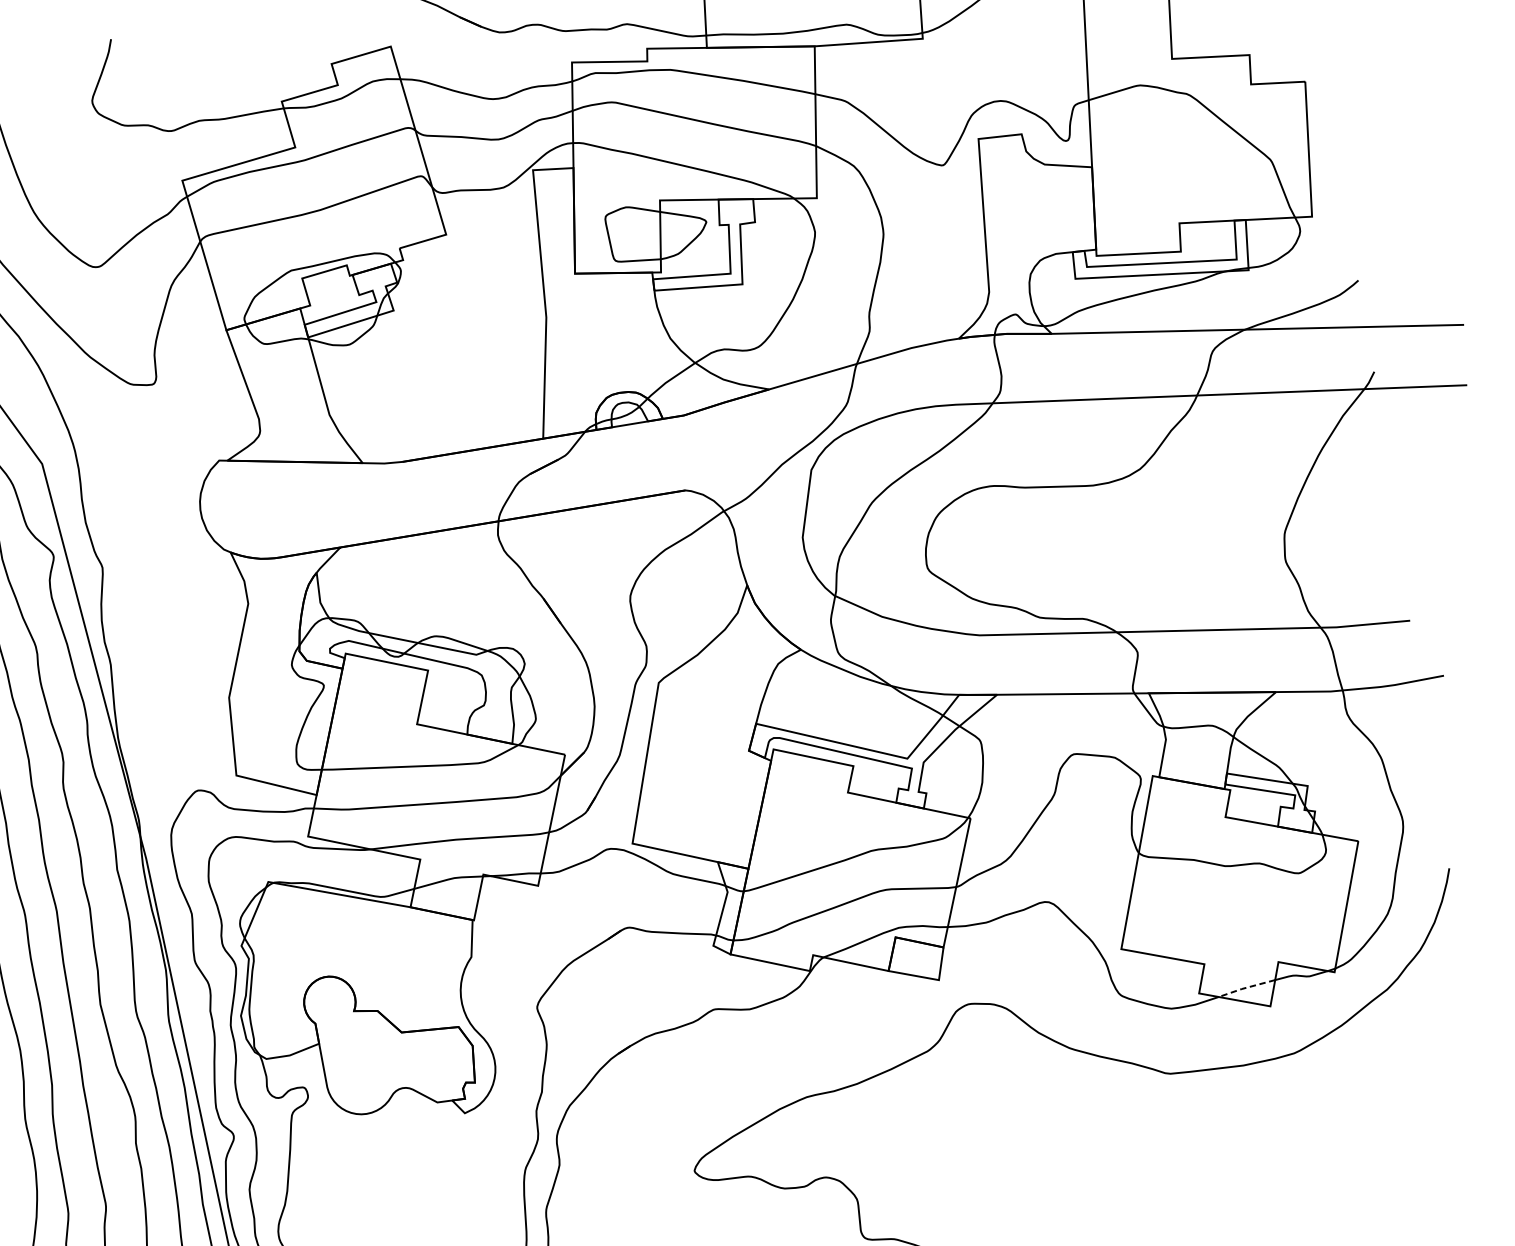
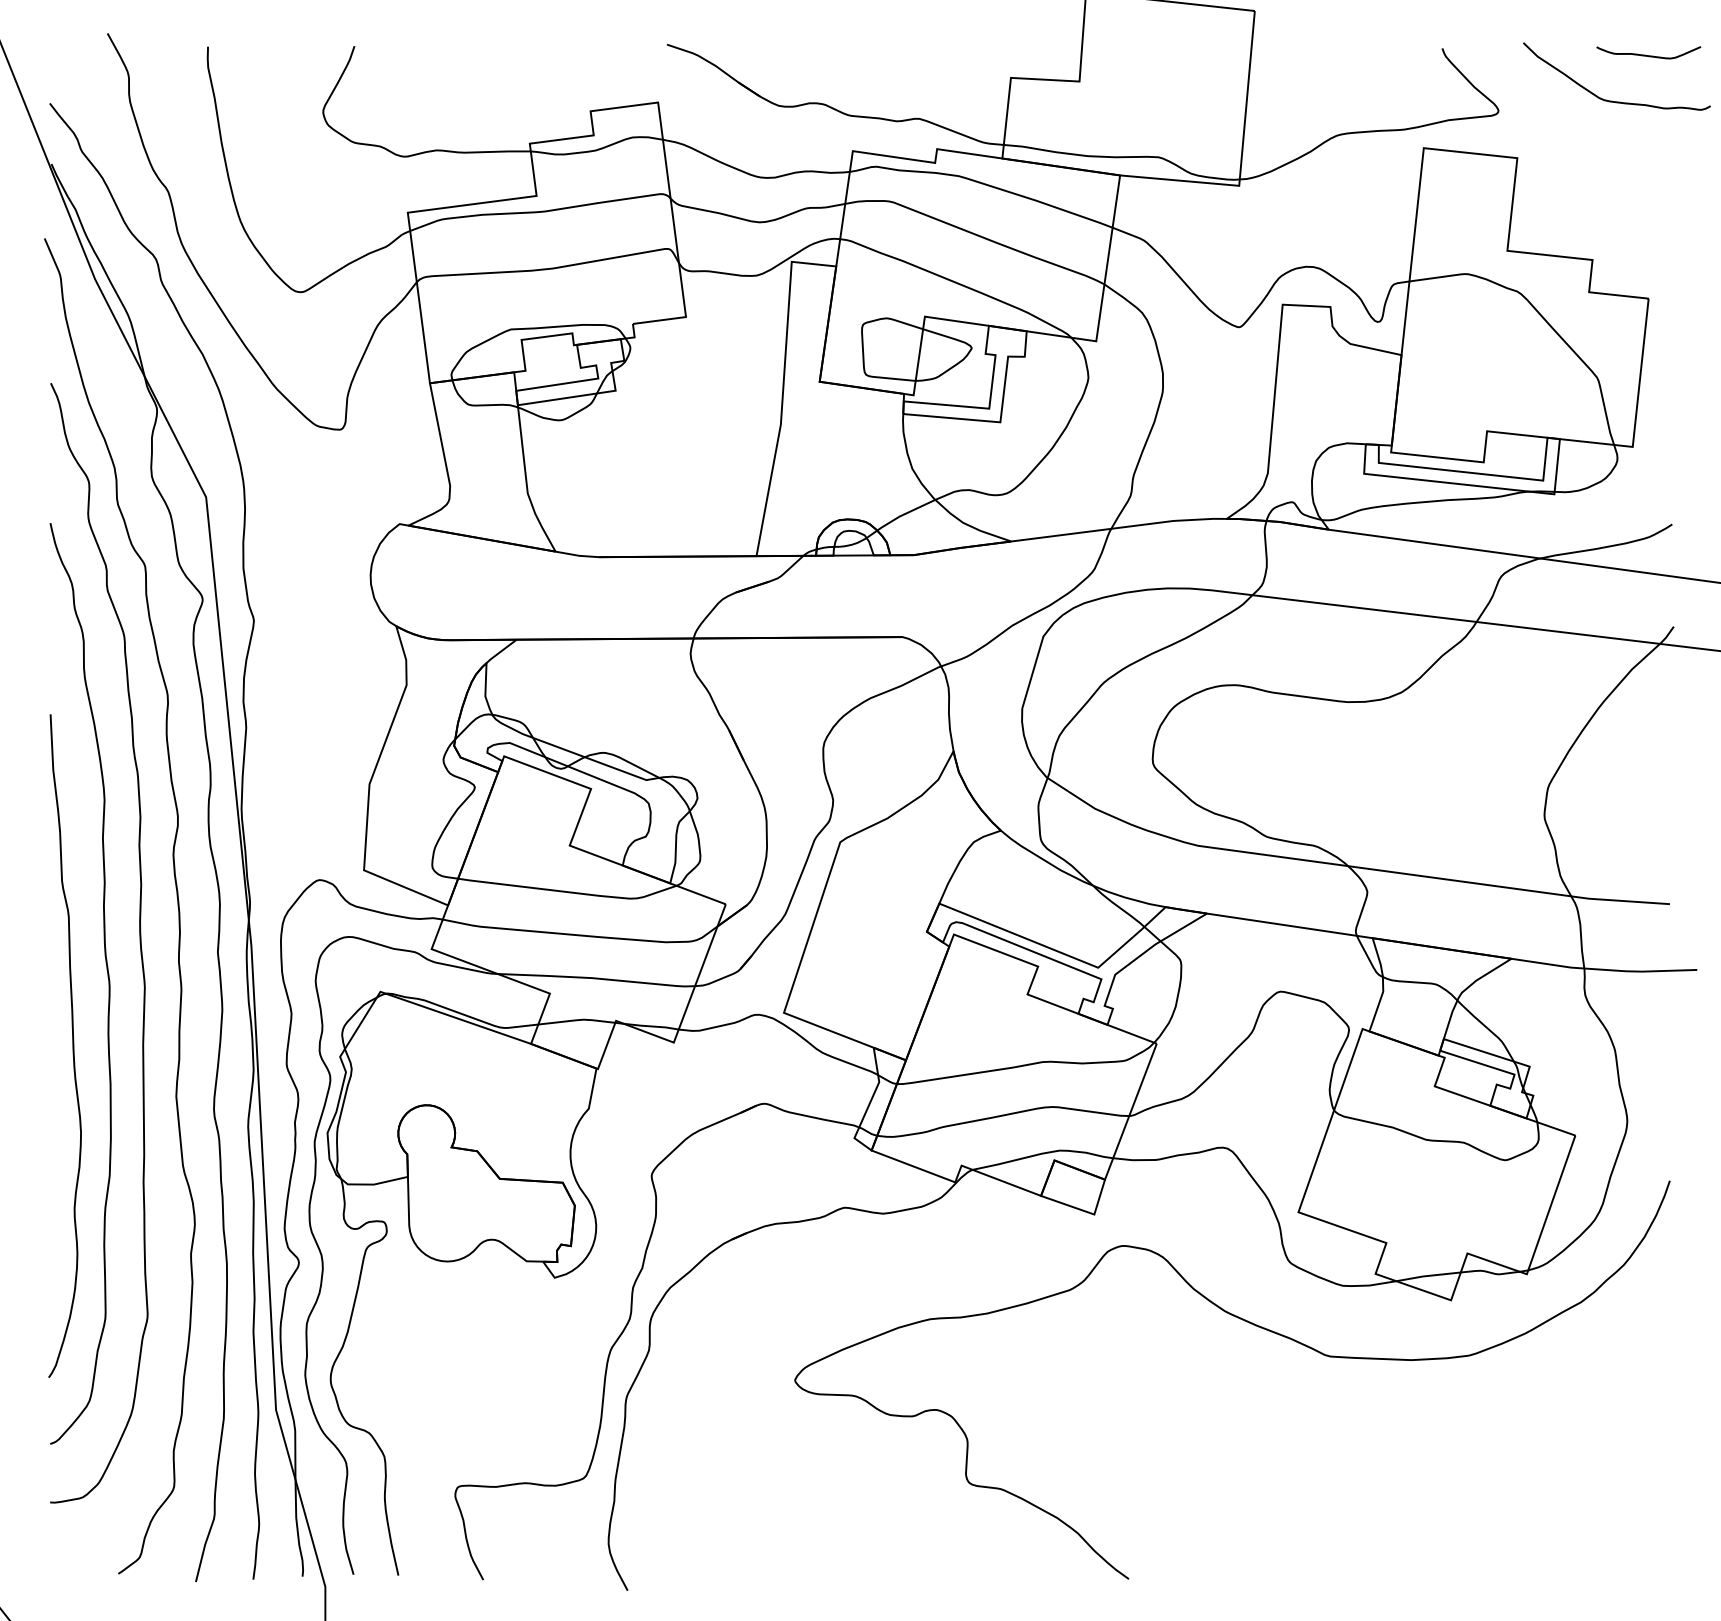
line: (1245, 987) -> (1427, 1275), dashed -> solid

